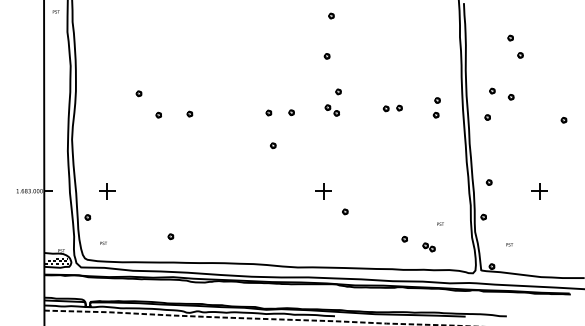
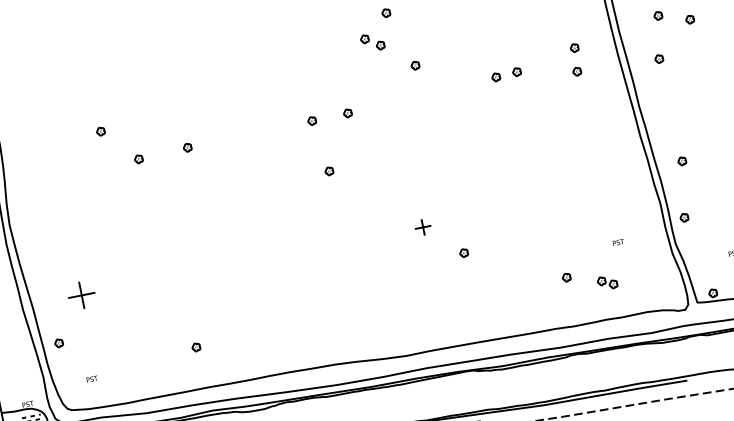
part: (331, 110) -> (371, 42), moved
part: (323, 191) -> (423, 227), size x0.6

